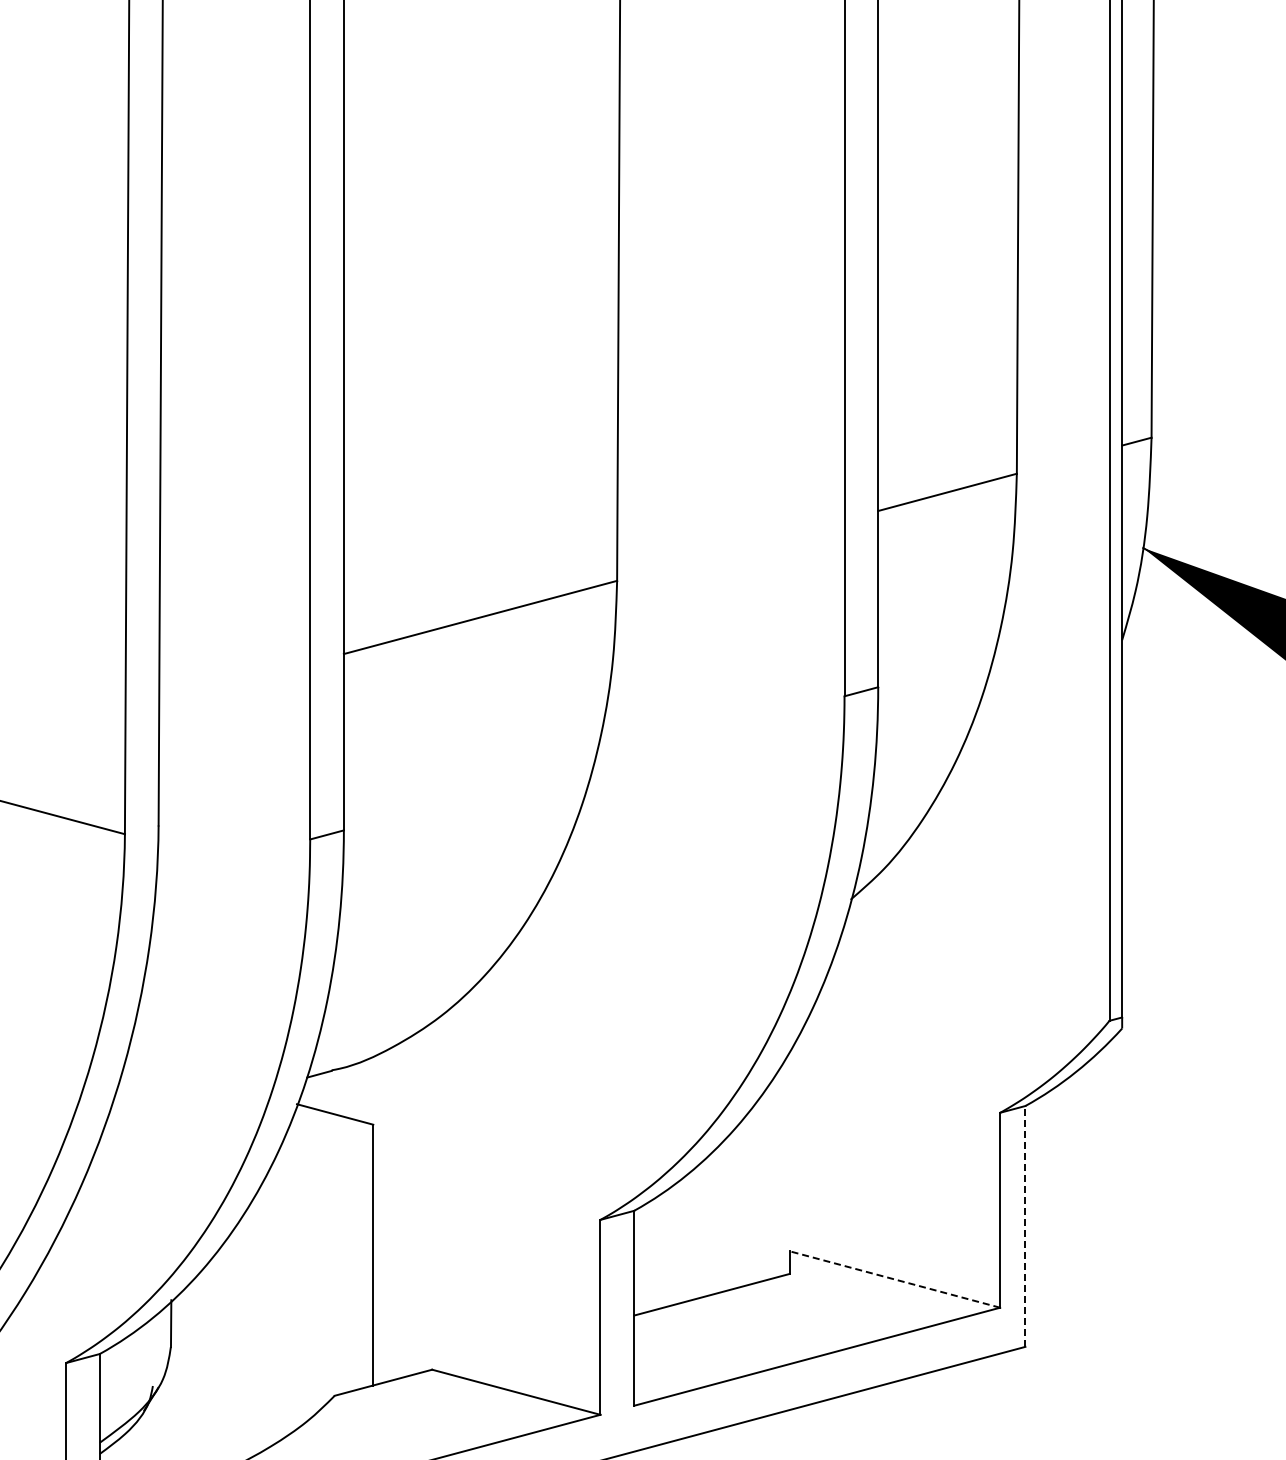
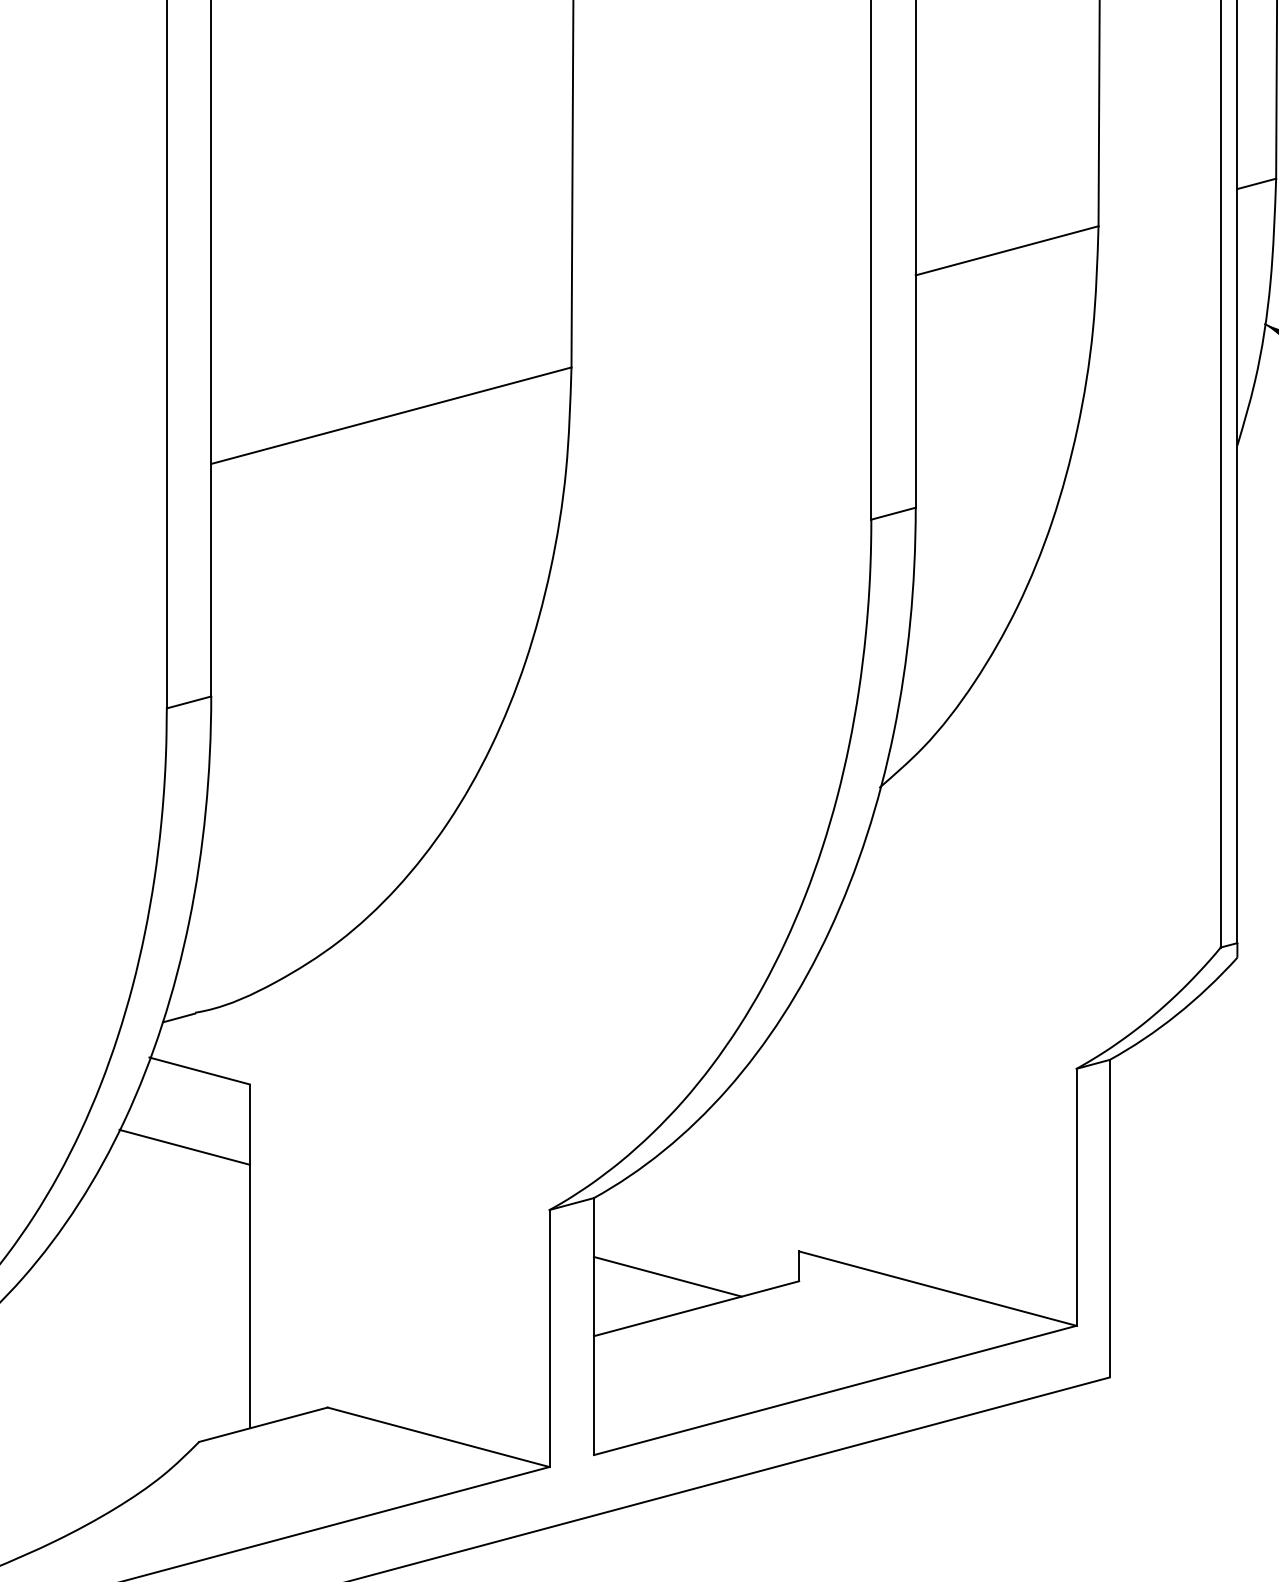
line: (323, 1172) -> (184, 1147), added
line: (1025, 1225) -> (1109, 1217), dashed -> solid
line: (690, 1270) -> (668, 1276), added
line: (894, 1279) -> (937, 1288), dashed -> solid

